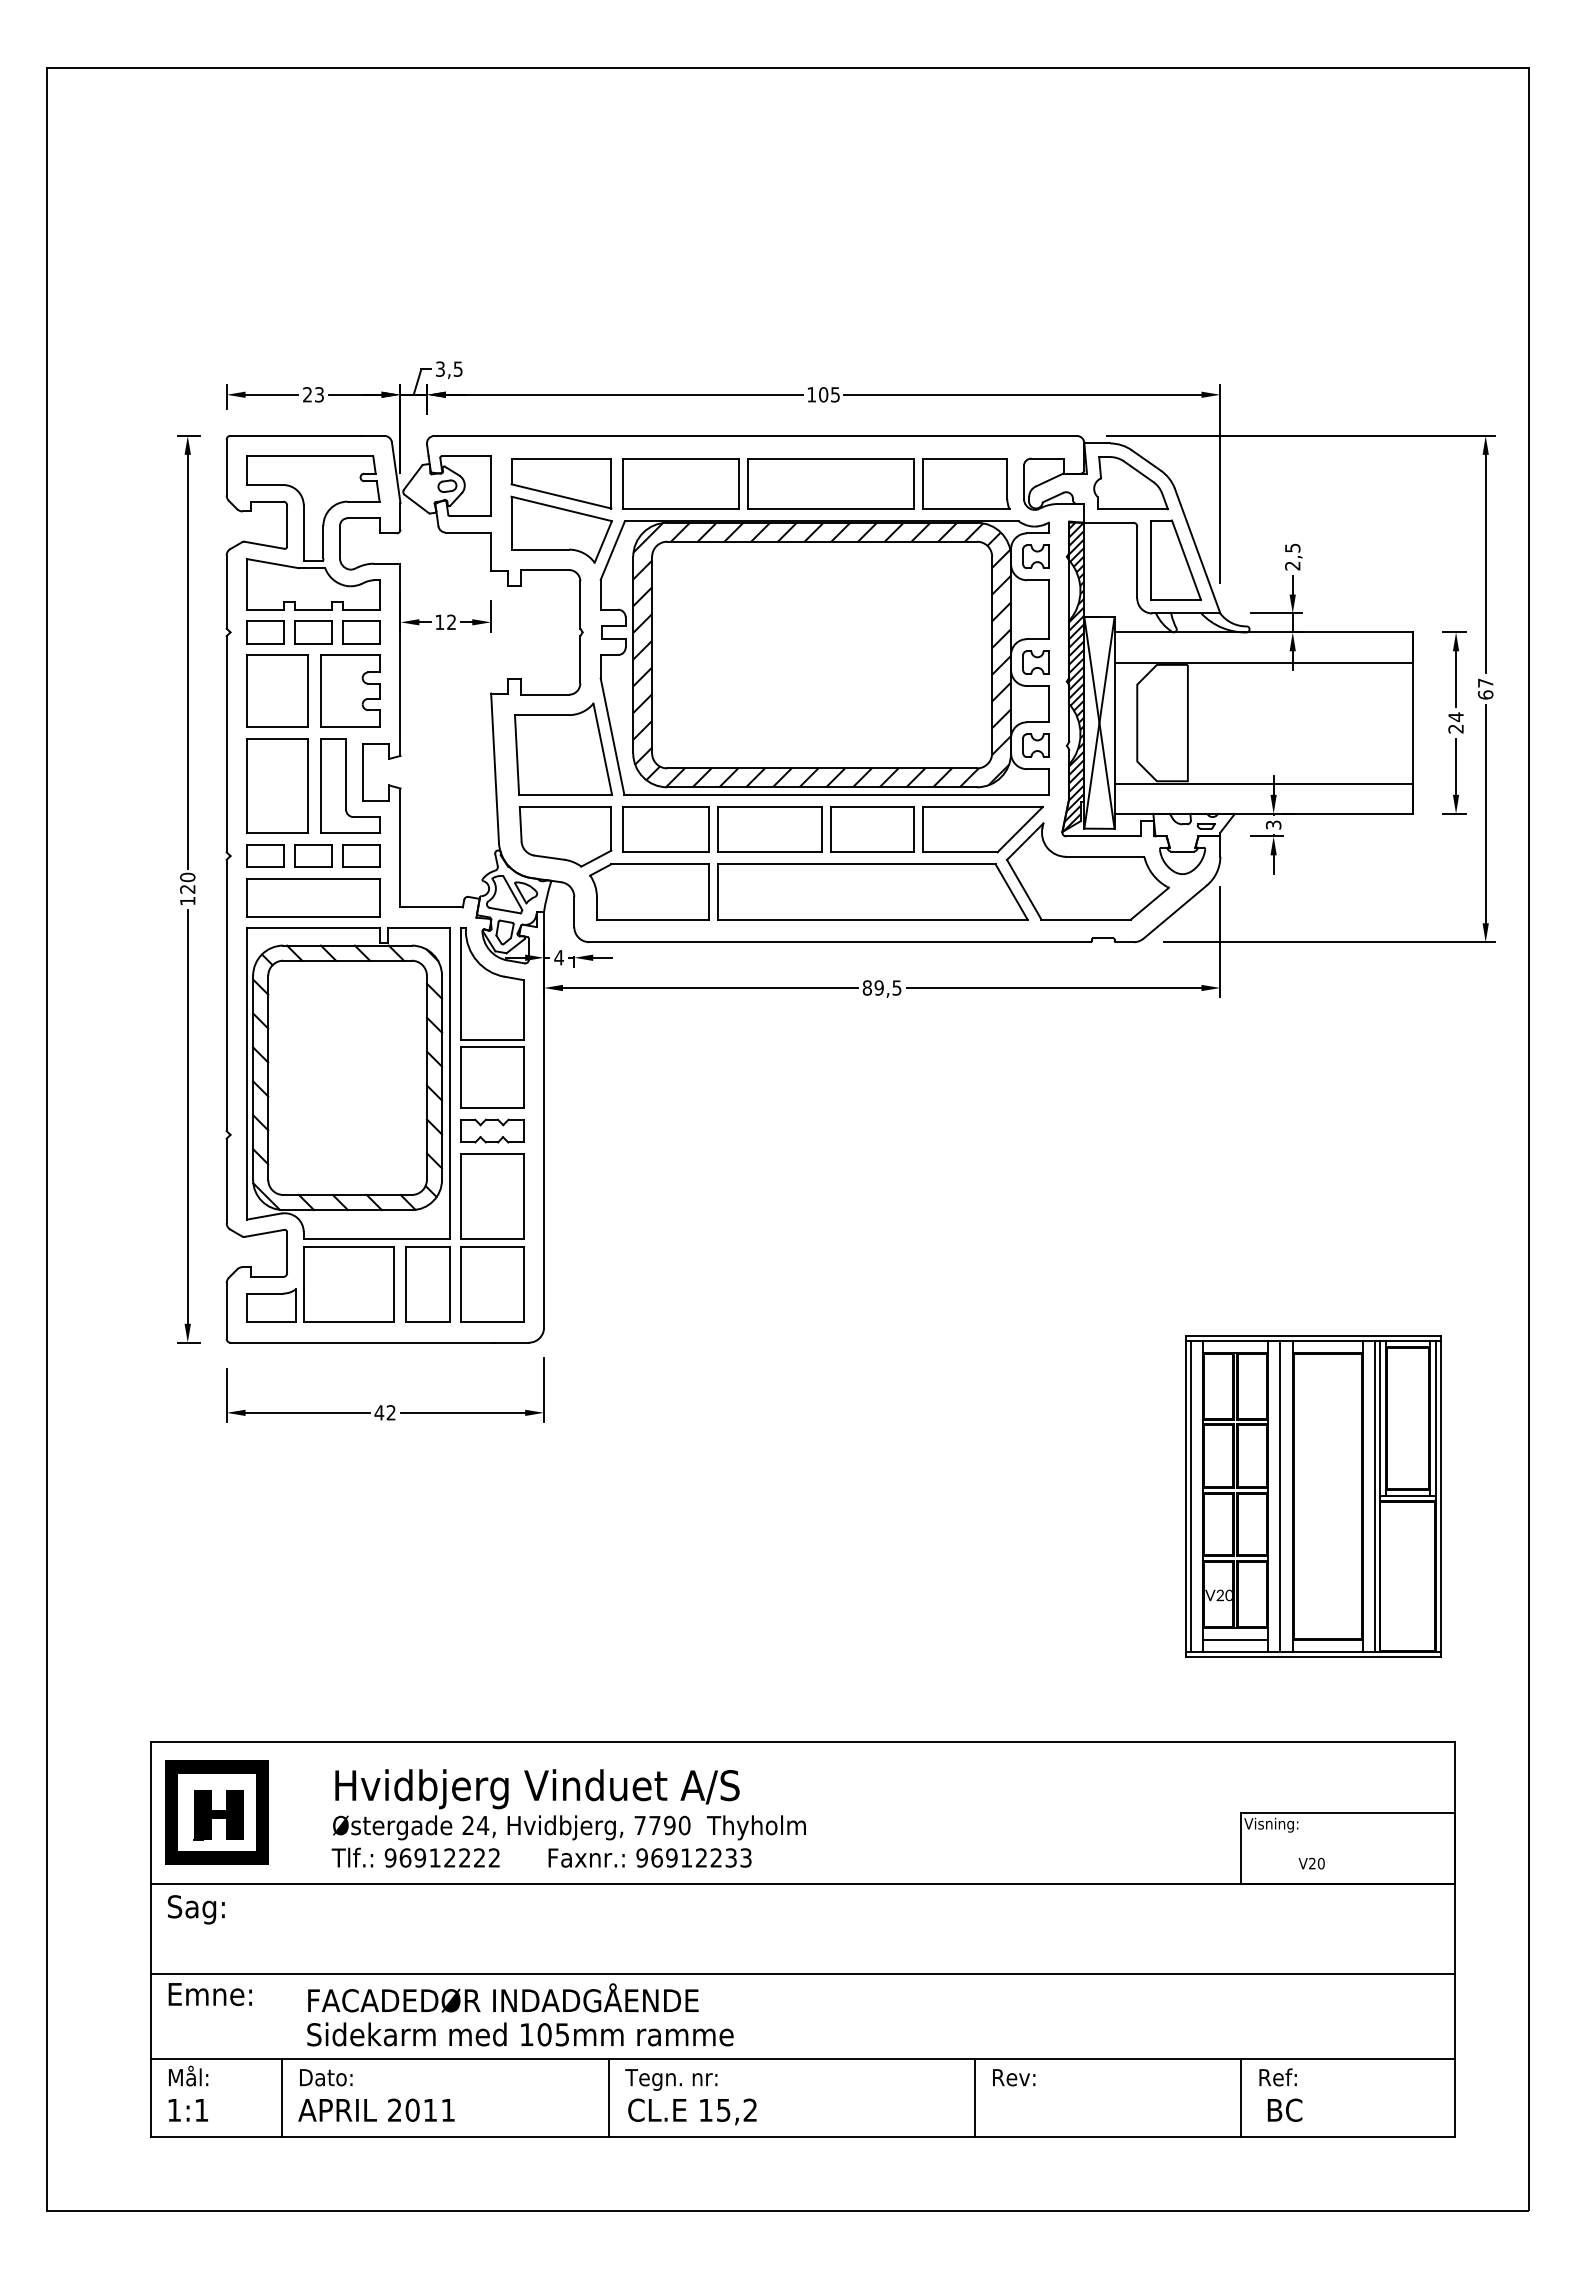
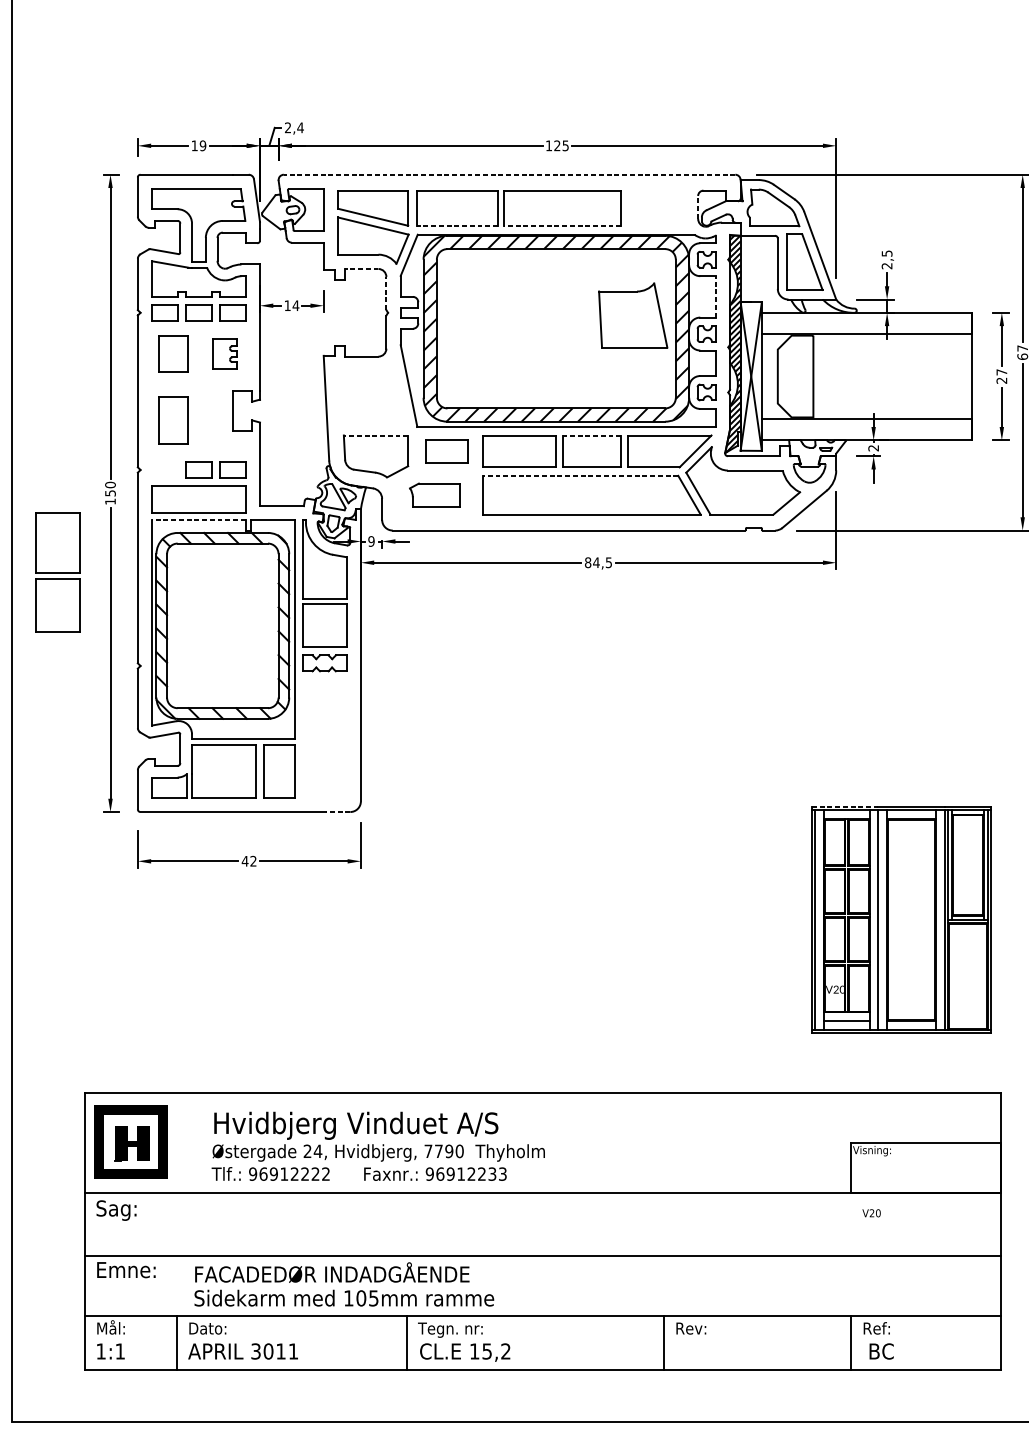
text: (449, 368) -> (294, 127), 3,5 -> 2,4
text: (313, 394) -> (198, 145), 23 -> 19
text: (823, 394) -> (557, 145), 105 -> 125
line: (755, 435) -> (509, 174), solid -> dashed
line: (1023, 481) -> (697, 206), solid -> dashed
part: (966, 483) -> (657, 208), removed
line: (681, 509) -> (457, 226), solid -> dashed
line: (830, 509) -> (562, 226), solid -> dashed
line: (545, 570) -> (361, 269), solid -> dashed
line: (580, 604) -> (386, 293), solid -> dashed
line: (1048, 609) -> (715, 296), solid -> dashed
text: (451, 621) -> (295, 305), 12 -> 14
part: (277, 690) -> (173, 353), size x0.7
part: (350, 690) -> (224, 353), size x0.6
text: (1455, 717) -> (1001, 372), 24 -> 27
part: (563, 748) -> (633, 315), moved
part: (277, 785) -> (173, 420), size x0.7
part: (350, 785) -> (224, 420), removed
line: (565, 806) -> (375, 435), solid -> dashed
line: (872, 806) -> (591, 435), solid -> dashed
text: (1273, 824) -> (873, 447), 3 -> 2
part: (665, 829) -> (446, 451), size x0.7
part: (265, 855) -> (165, 469), removed
line: (856, 864) -> (580, 475), solid -> dashed
text: (187, 889) -> (110, 493), 120 -> 150
part: (649, 891) -> (435, 494), size x0.6
line: (313, 927) -> (198, 520), solid -> dashed
text: (558, 957) -> (371, 541), 4 -> 9
text: (879, 987) -> (596, 562), 89,5 -> 84,5
part: (492, 1237) -> (58, 572), moved
line: (1233, 1335) -> (845, 806), solid -> dashed
line: (511, 1342) -> (338, 811), solid -> dashed
text: (1311, 1863) -> (871, 1213), moved
text: (394, 2110) -> (255, 1351), 2011 -> 3011

